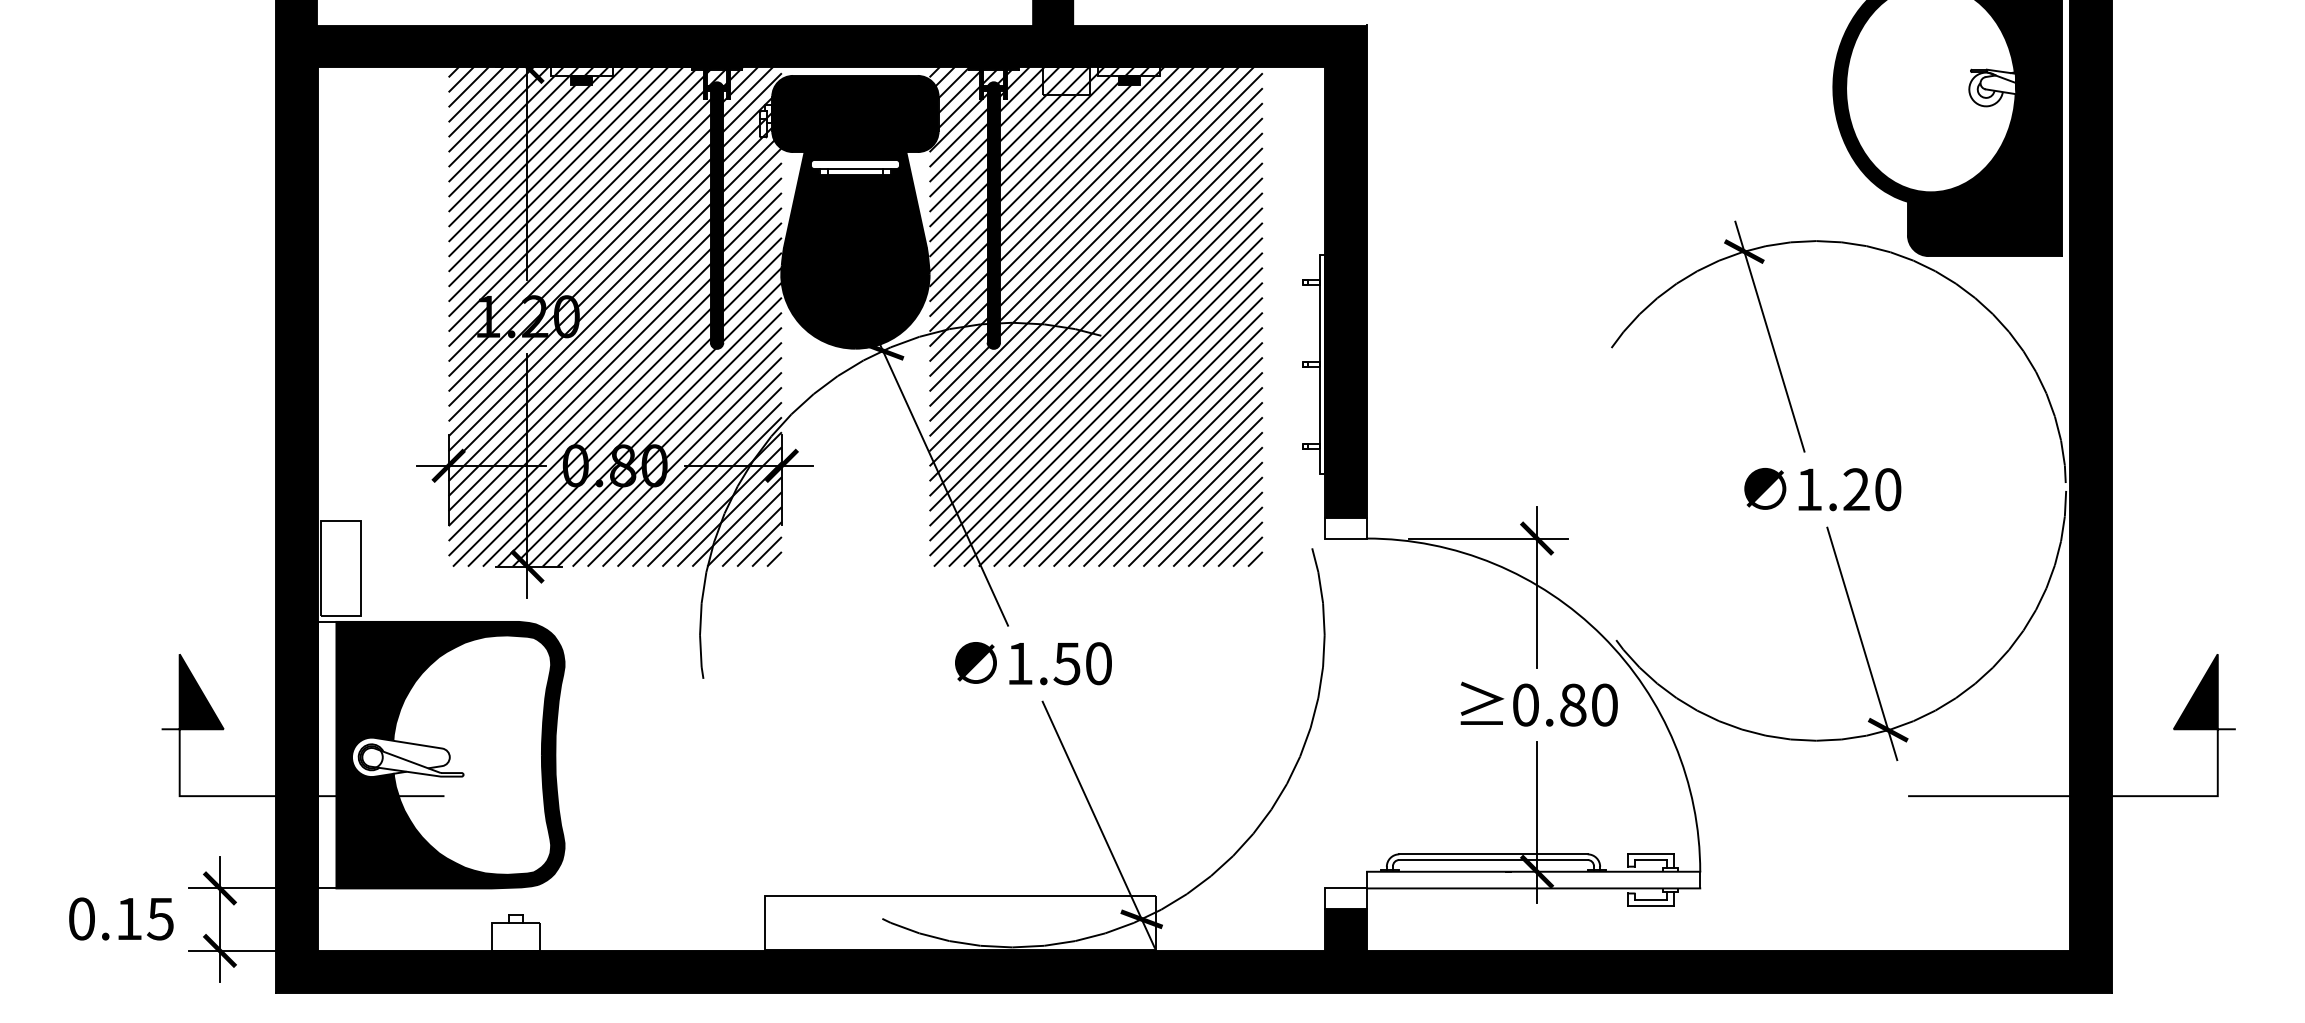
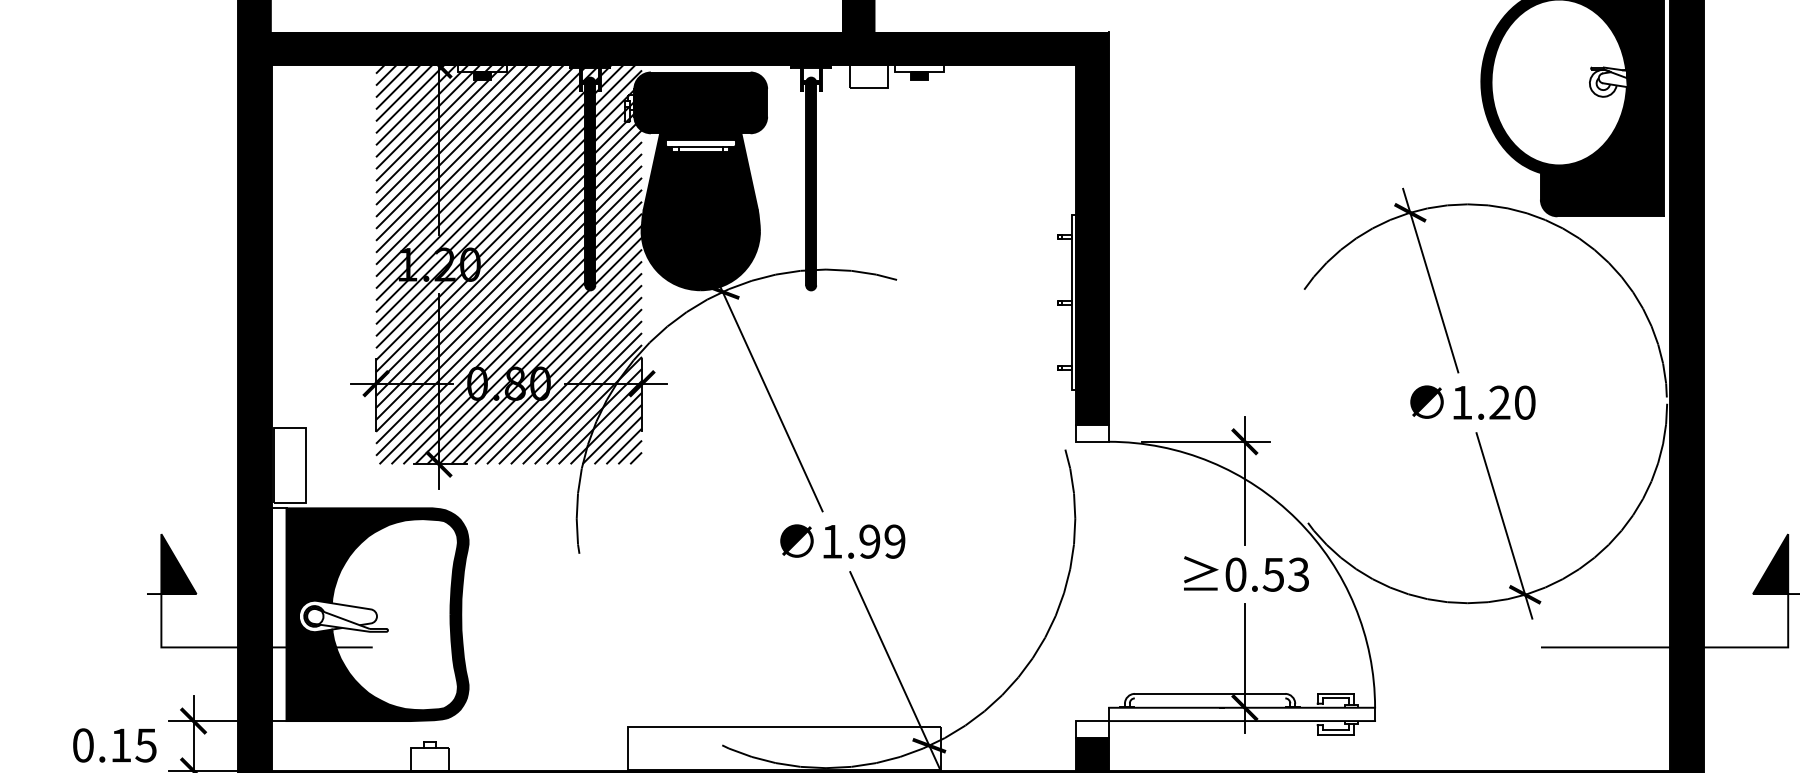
hatch: (1095, 316) -> (892, 264), removed
text: (1082, 663) -> (882, 541), 1.50 -> 1.99
text: (1588, 704) -> (1285, 574), 0.80 -> 0.53
line: (1493, 860) -> (1210, 698), removed

